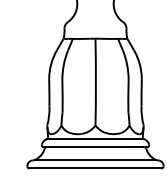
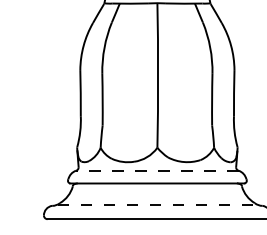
line: (95, 139) -> (157, 171), solid -> dashed
line: (95, 159) -> (157, 204), solid -> dashed

